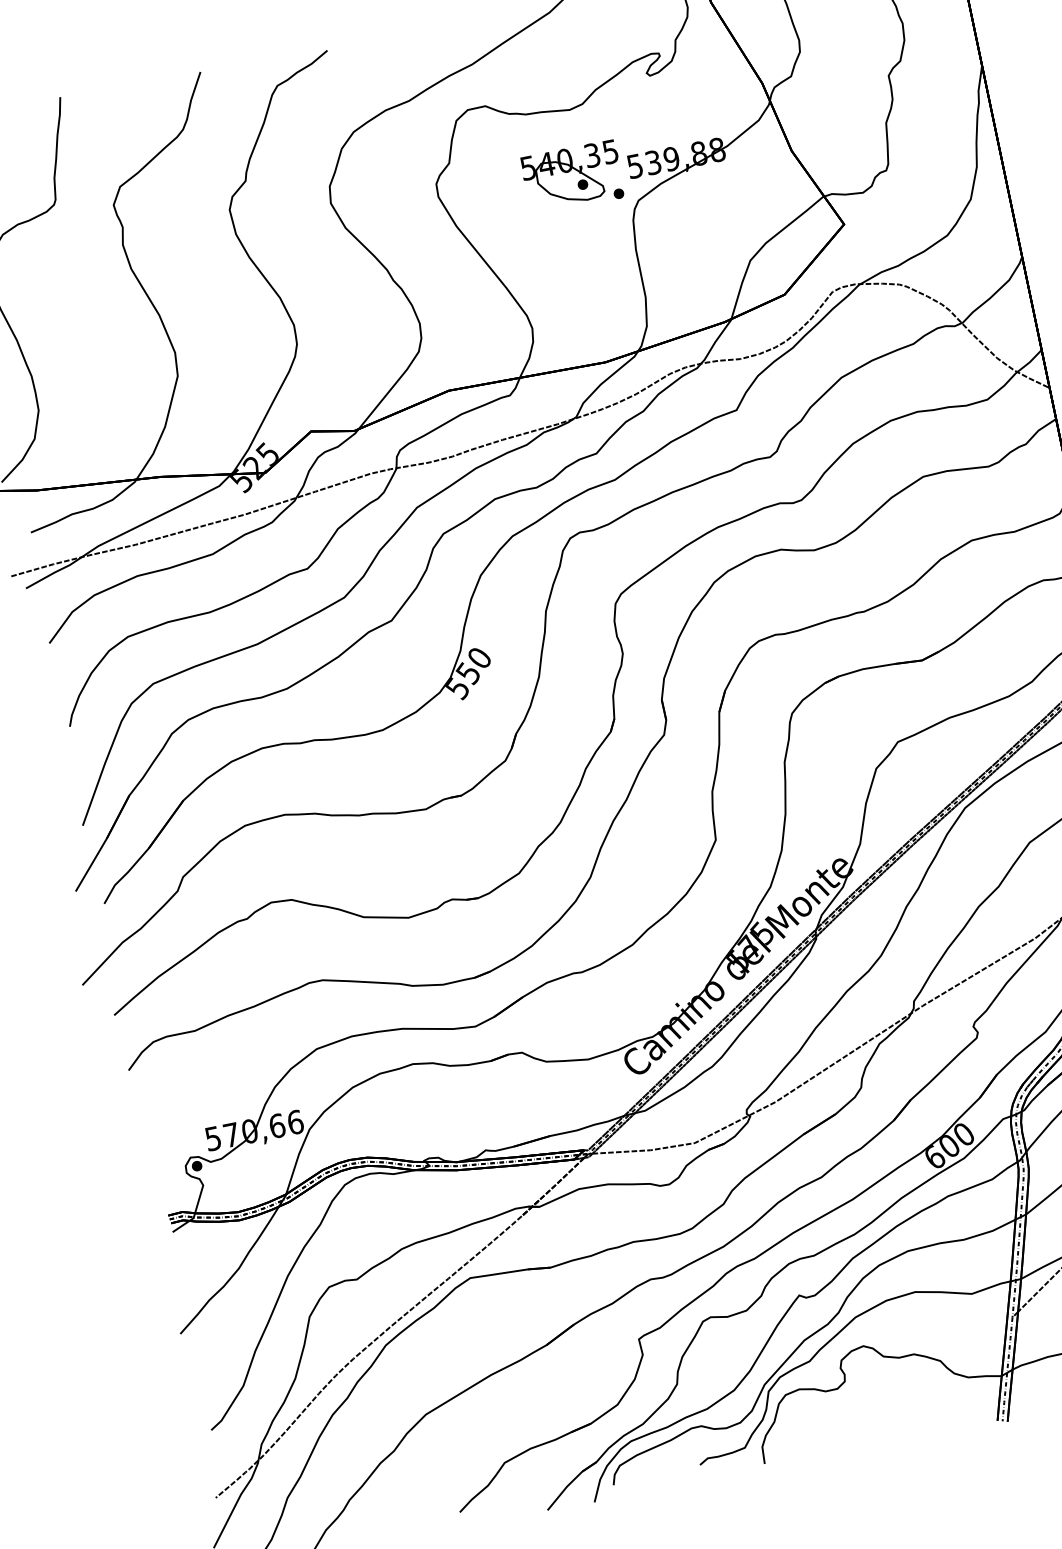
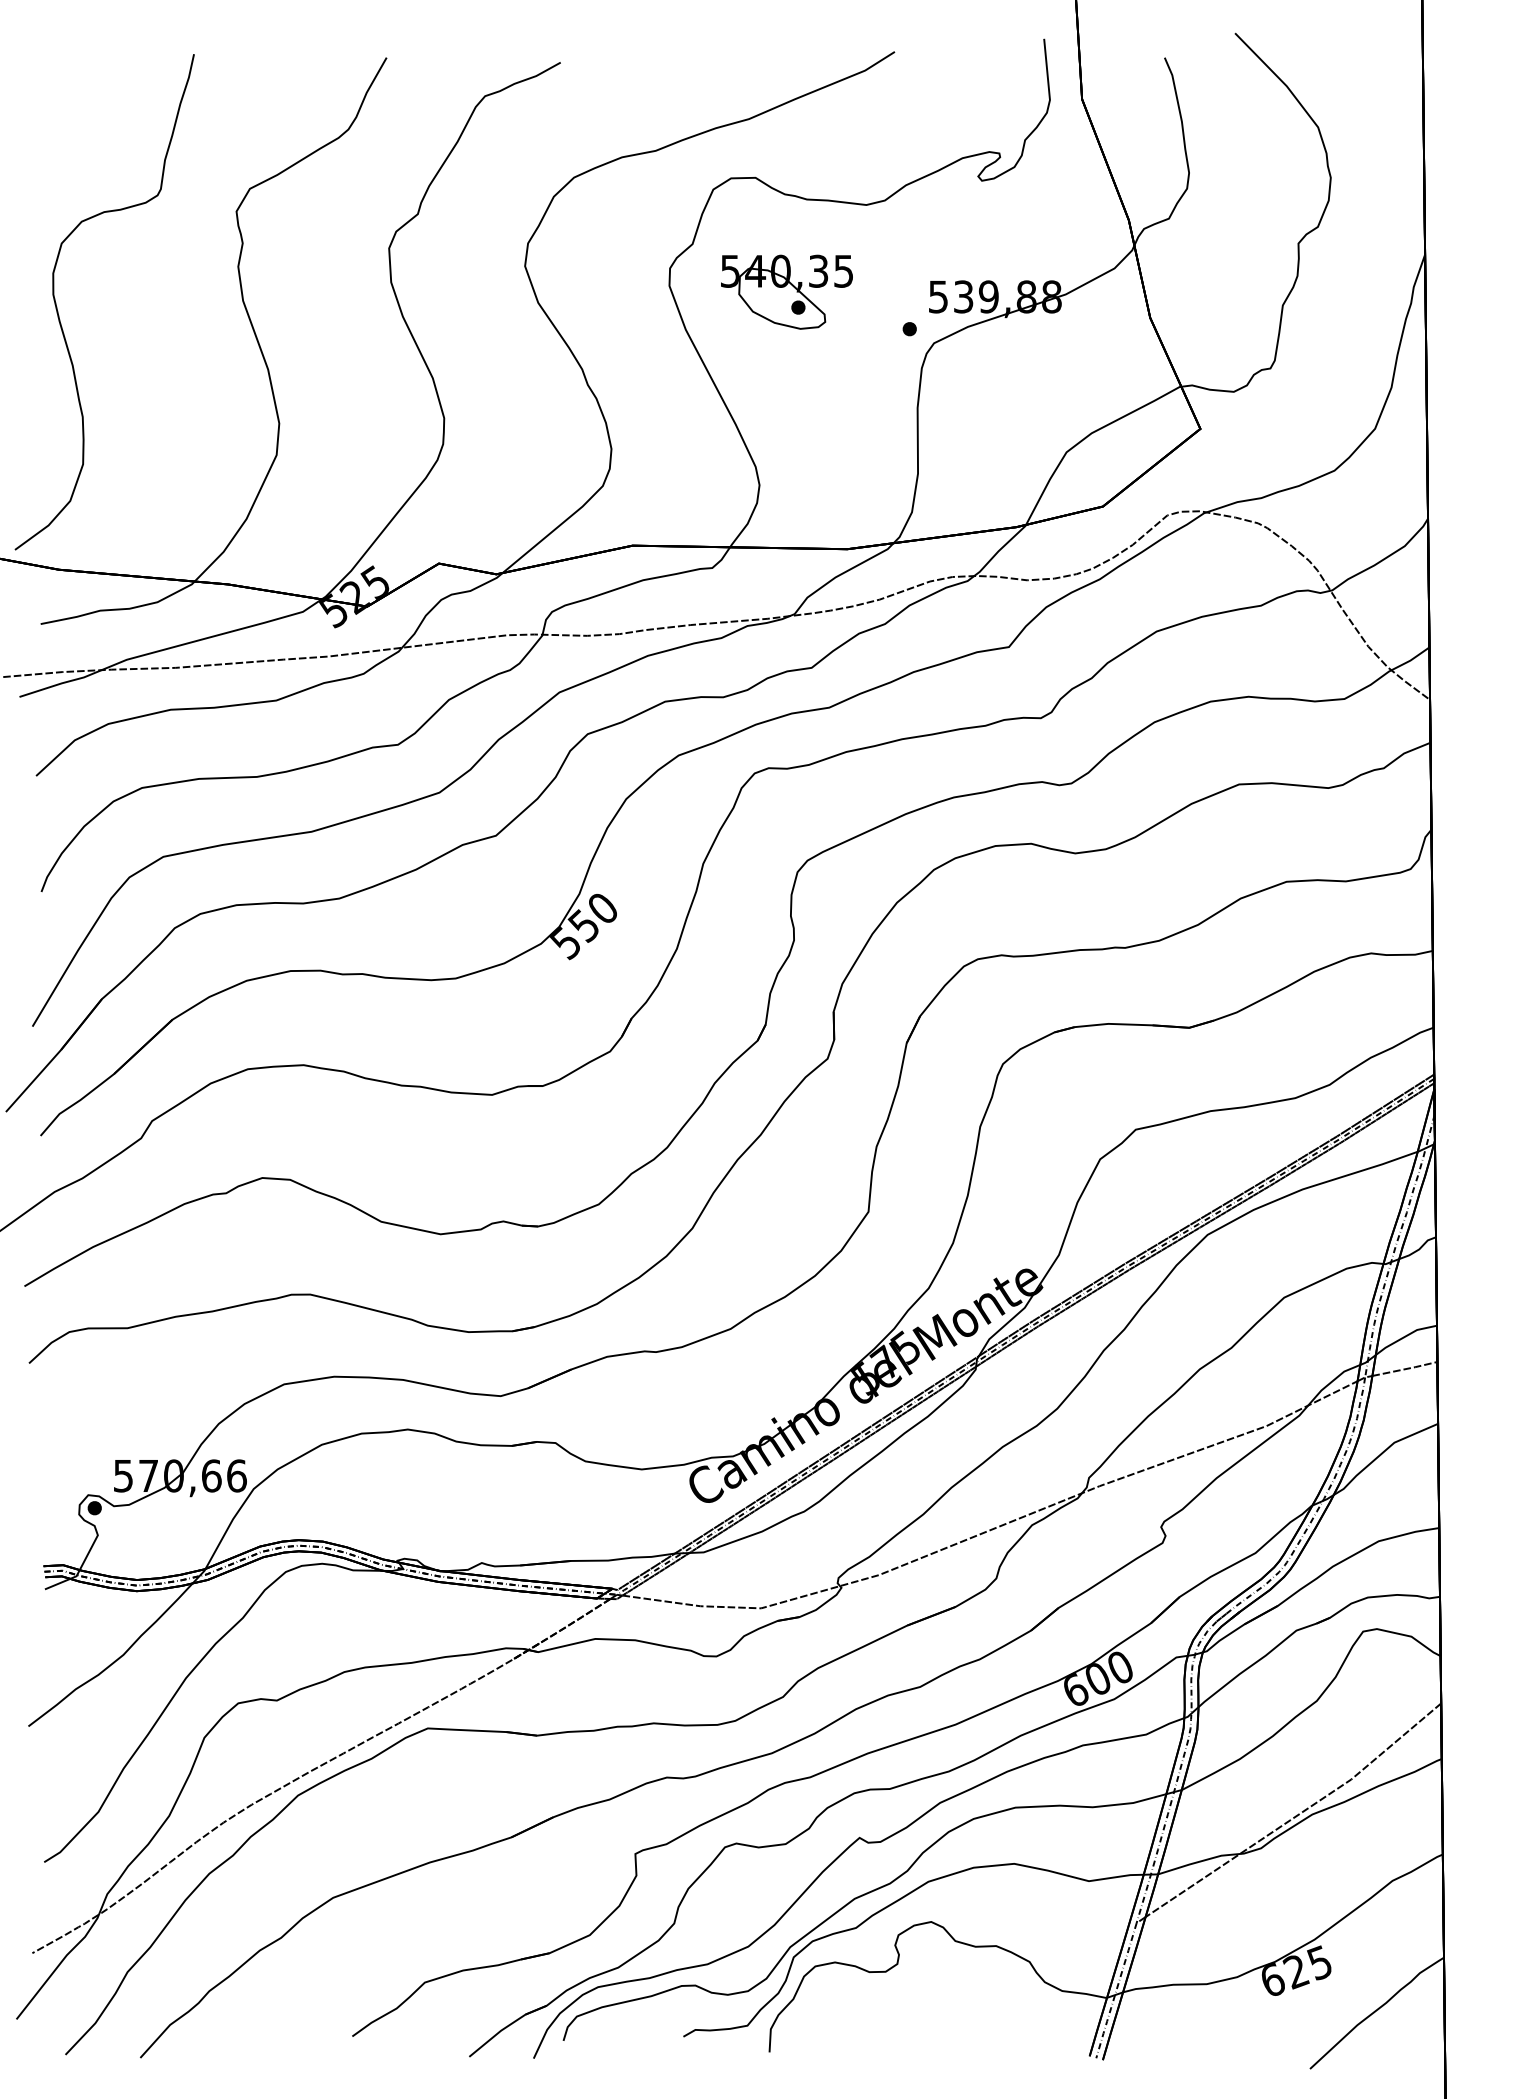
part: (572, 174) -> (786, 291), moved

